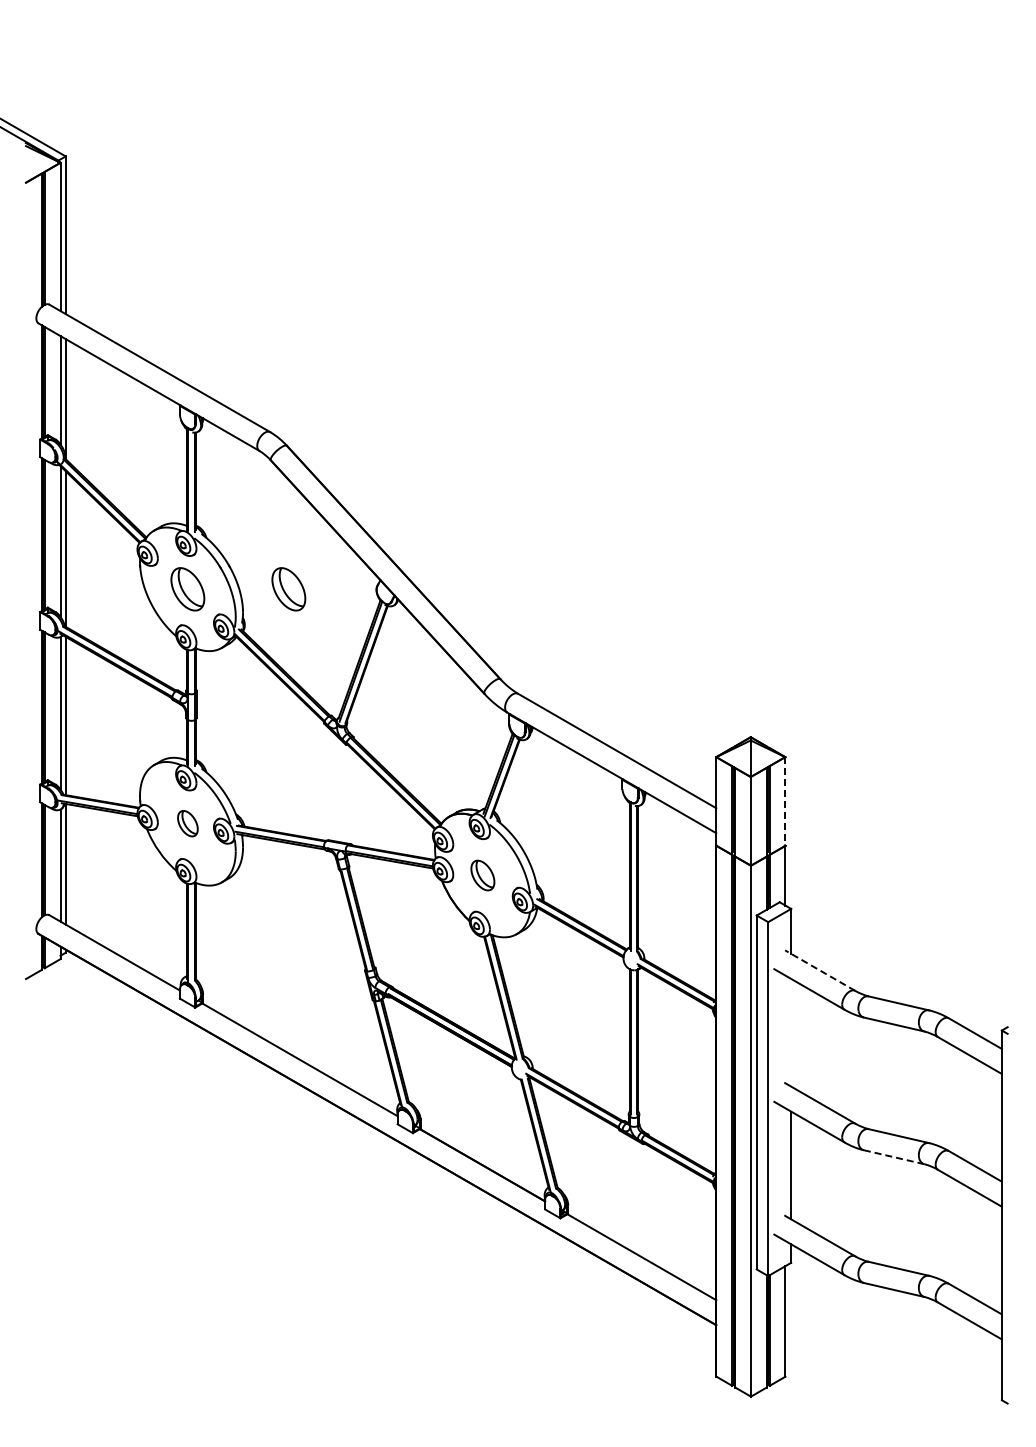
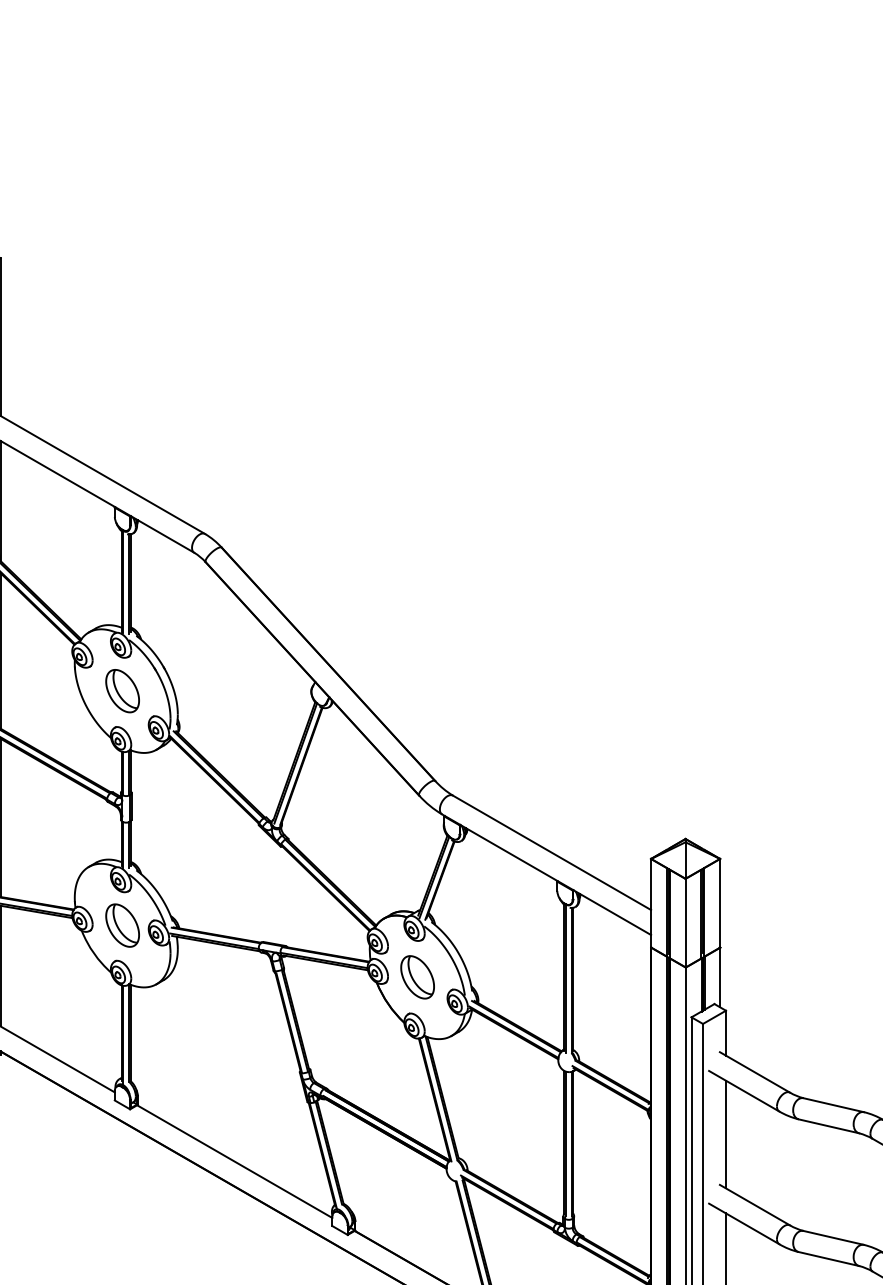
part: (288, 589) -> (223, 691), removed
line: (785, 801) -> (720, 903), dashed -> solid
part: (187, 823) -> (122, 925), size x1.67
part: (482, 875) -> (417, 977), size x1.43
line: (819, 970) -> (754, 1072), dashed -> solid
line: (791, 1032) -> (726, 1134), added
line: (894, 1157) -> (829, 1259), dashed -> solid

